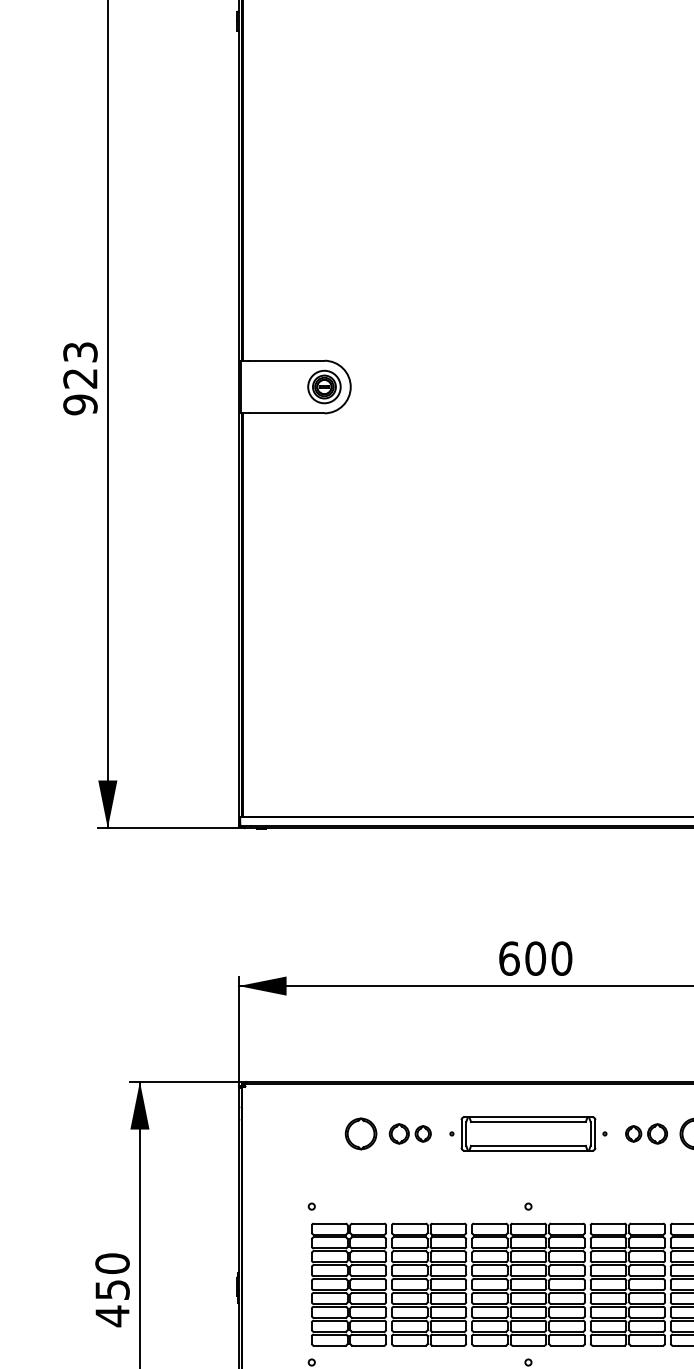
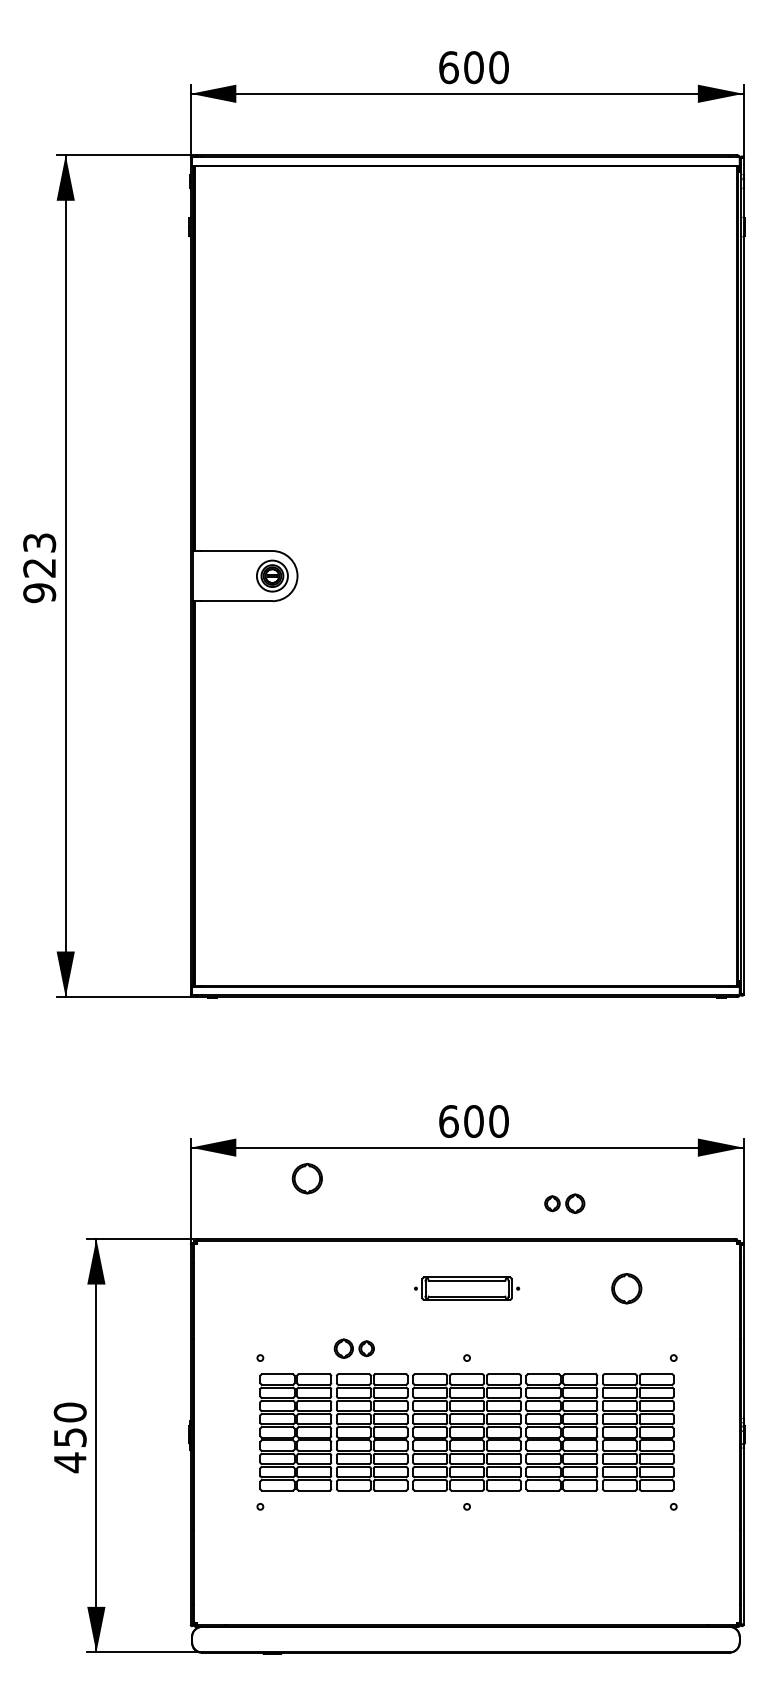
part: (360, 1133) -> (306, 1178), moved
part: (409, 1133) -> (353, 1348), moved
part: (527, 1133) -> (466, 1288), size x0.7
part: (646, 1133) -> (564, 1203), moved

